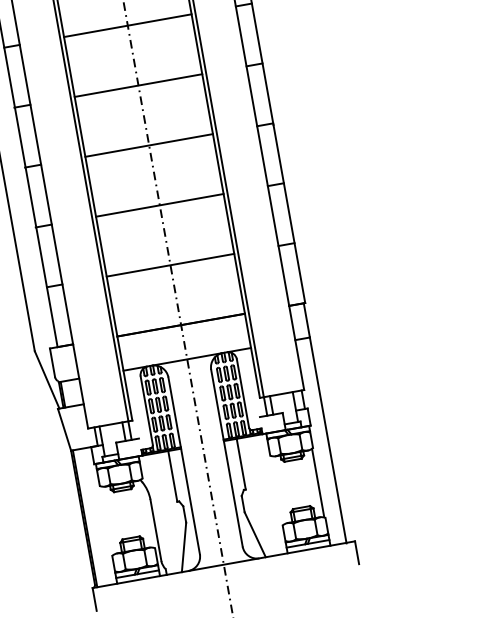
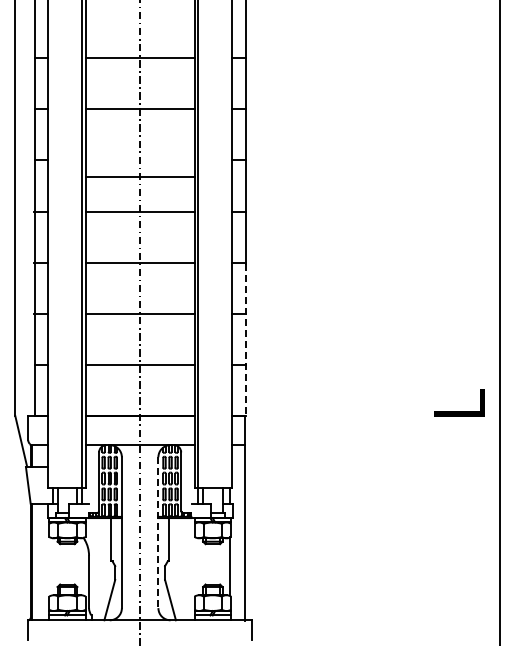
line: (127, 25) -> (139, 177), moved
line: (290, 214) -> (246, 340), solid -> dashed
line: (227, 459) -> (158, 533), solid -> dashed

